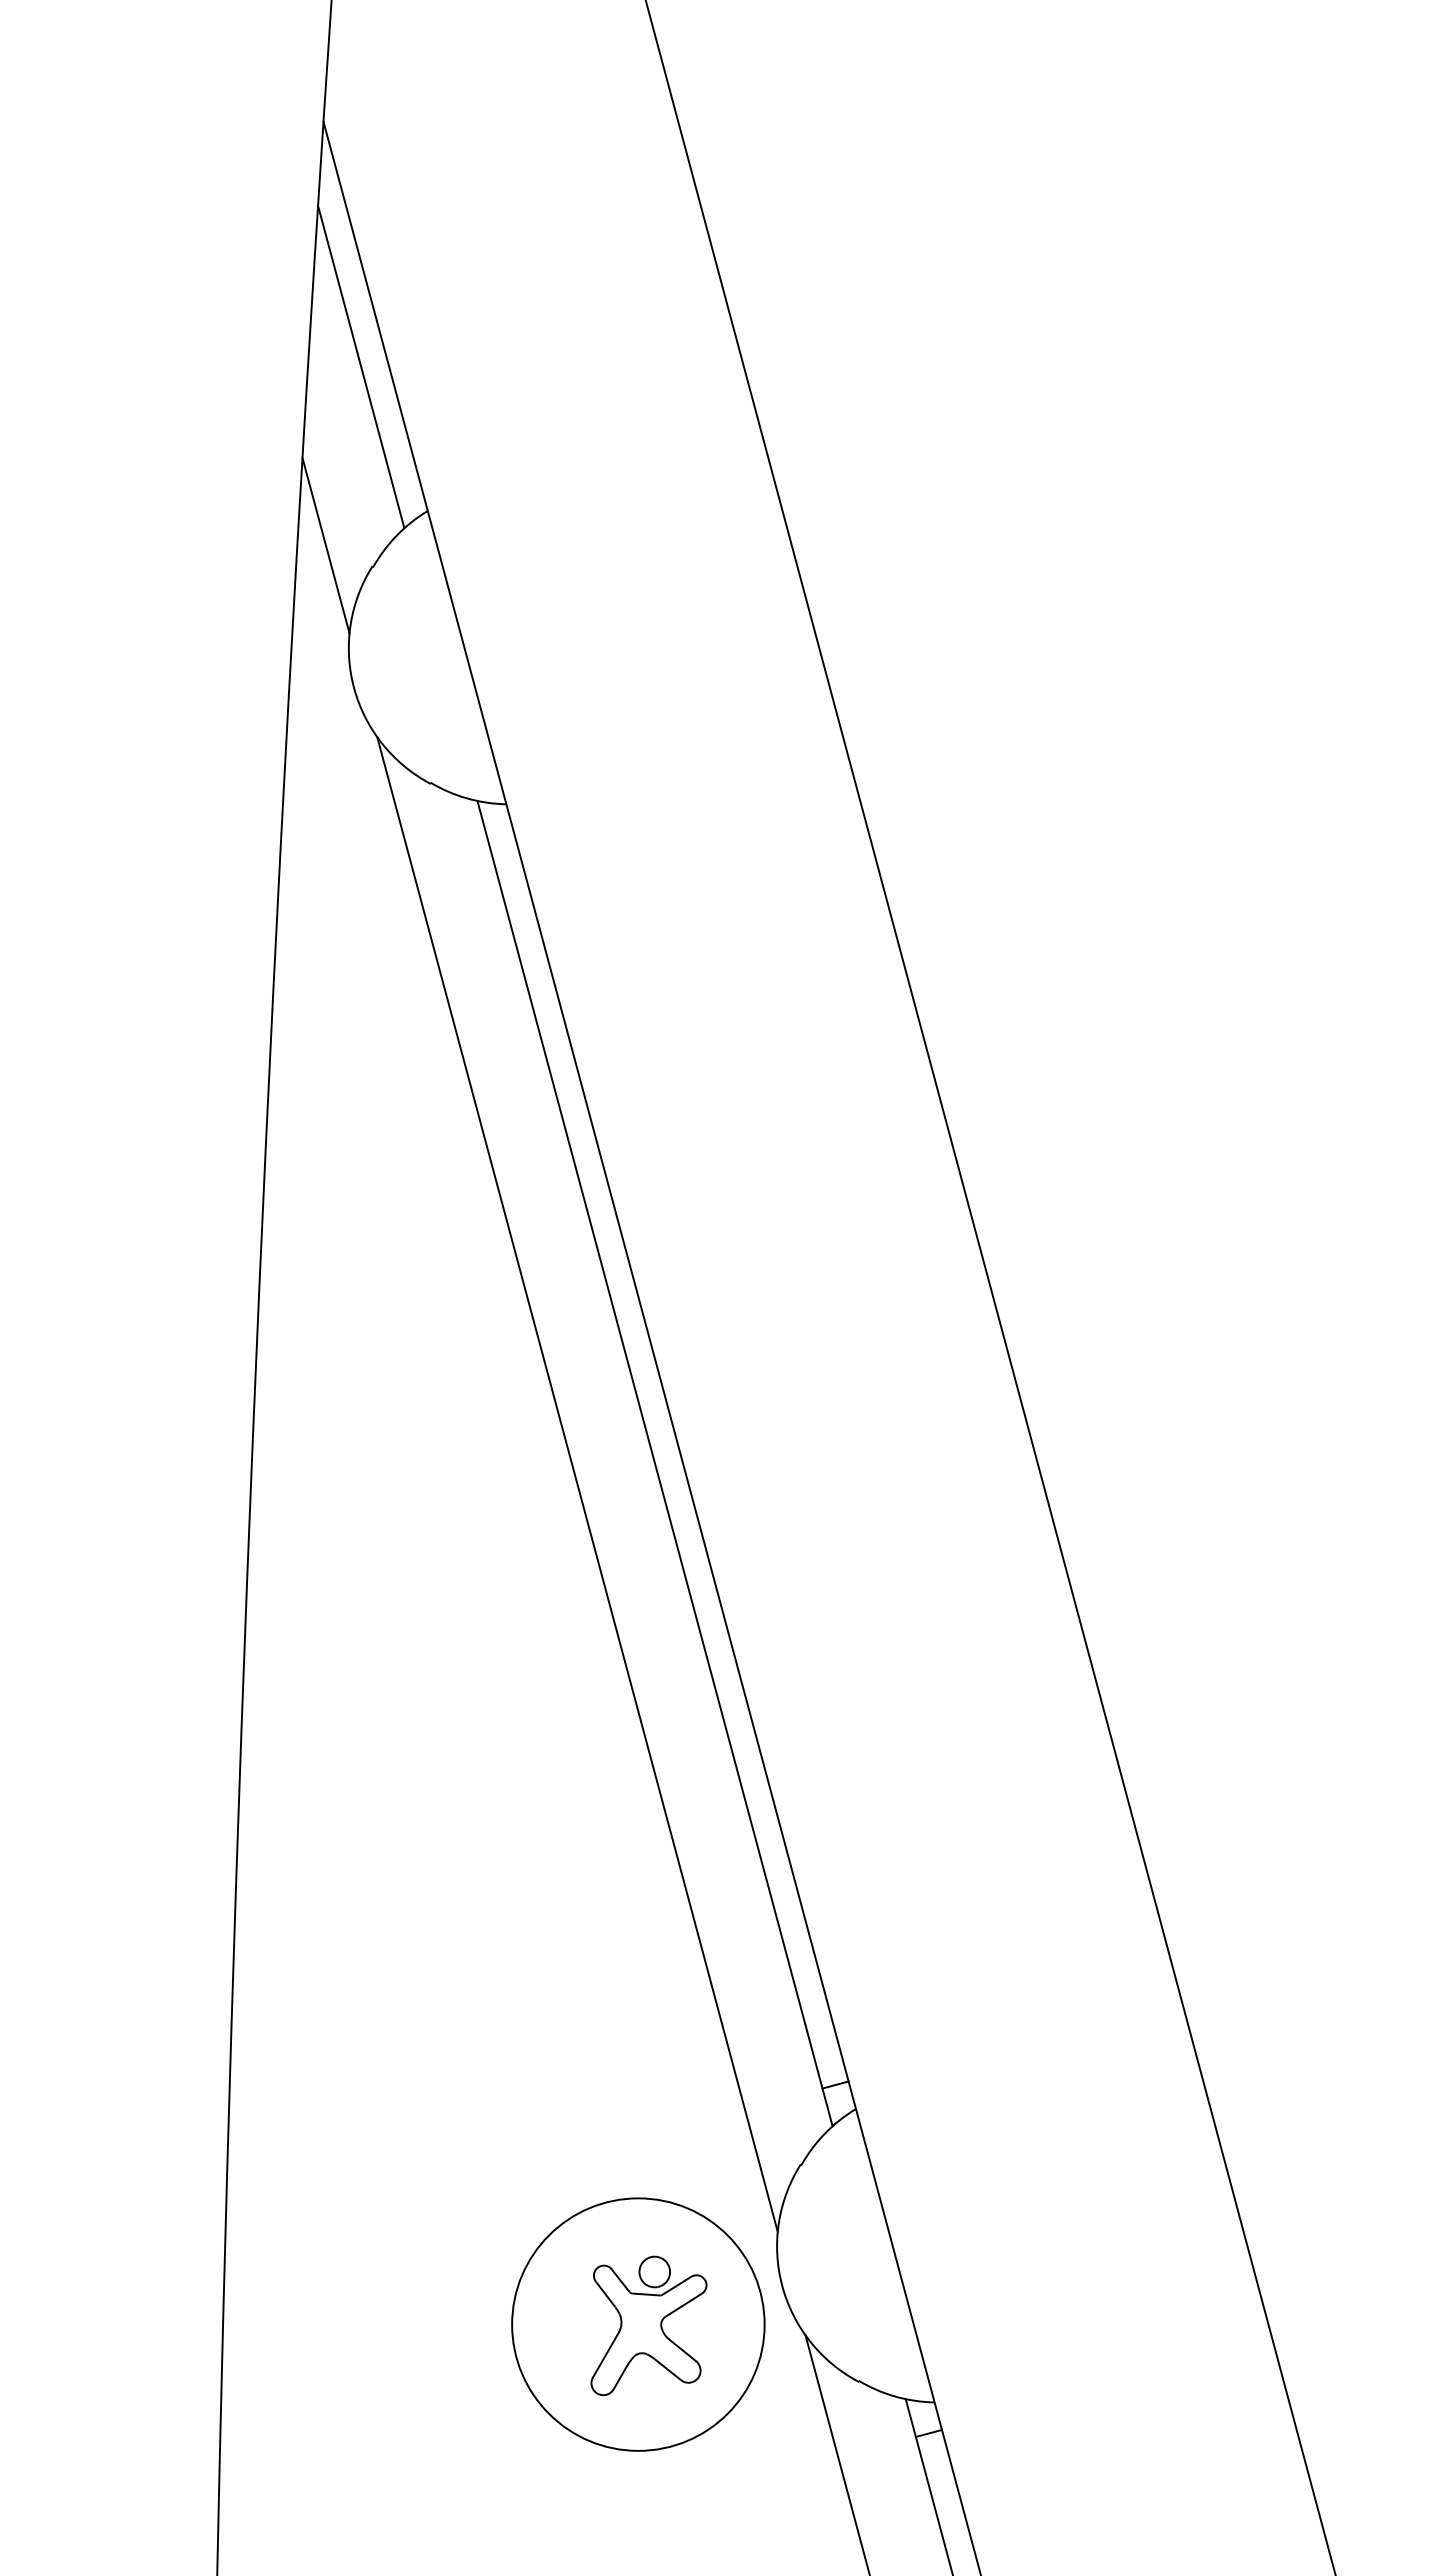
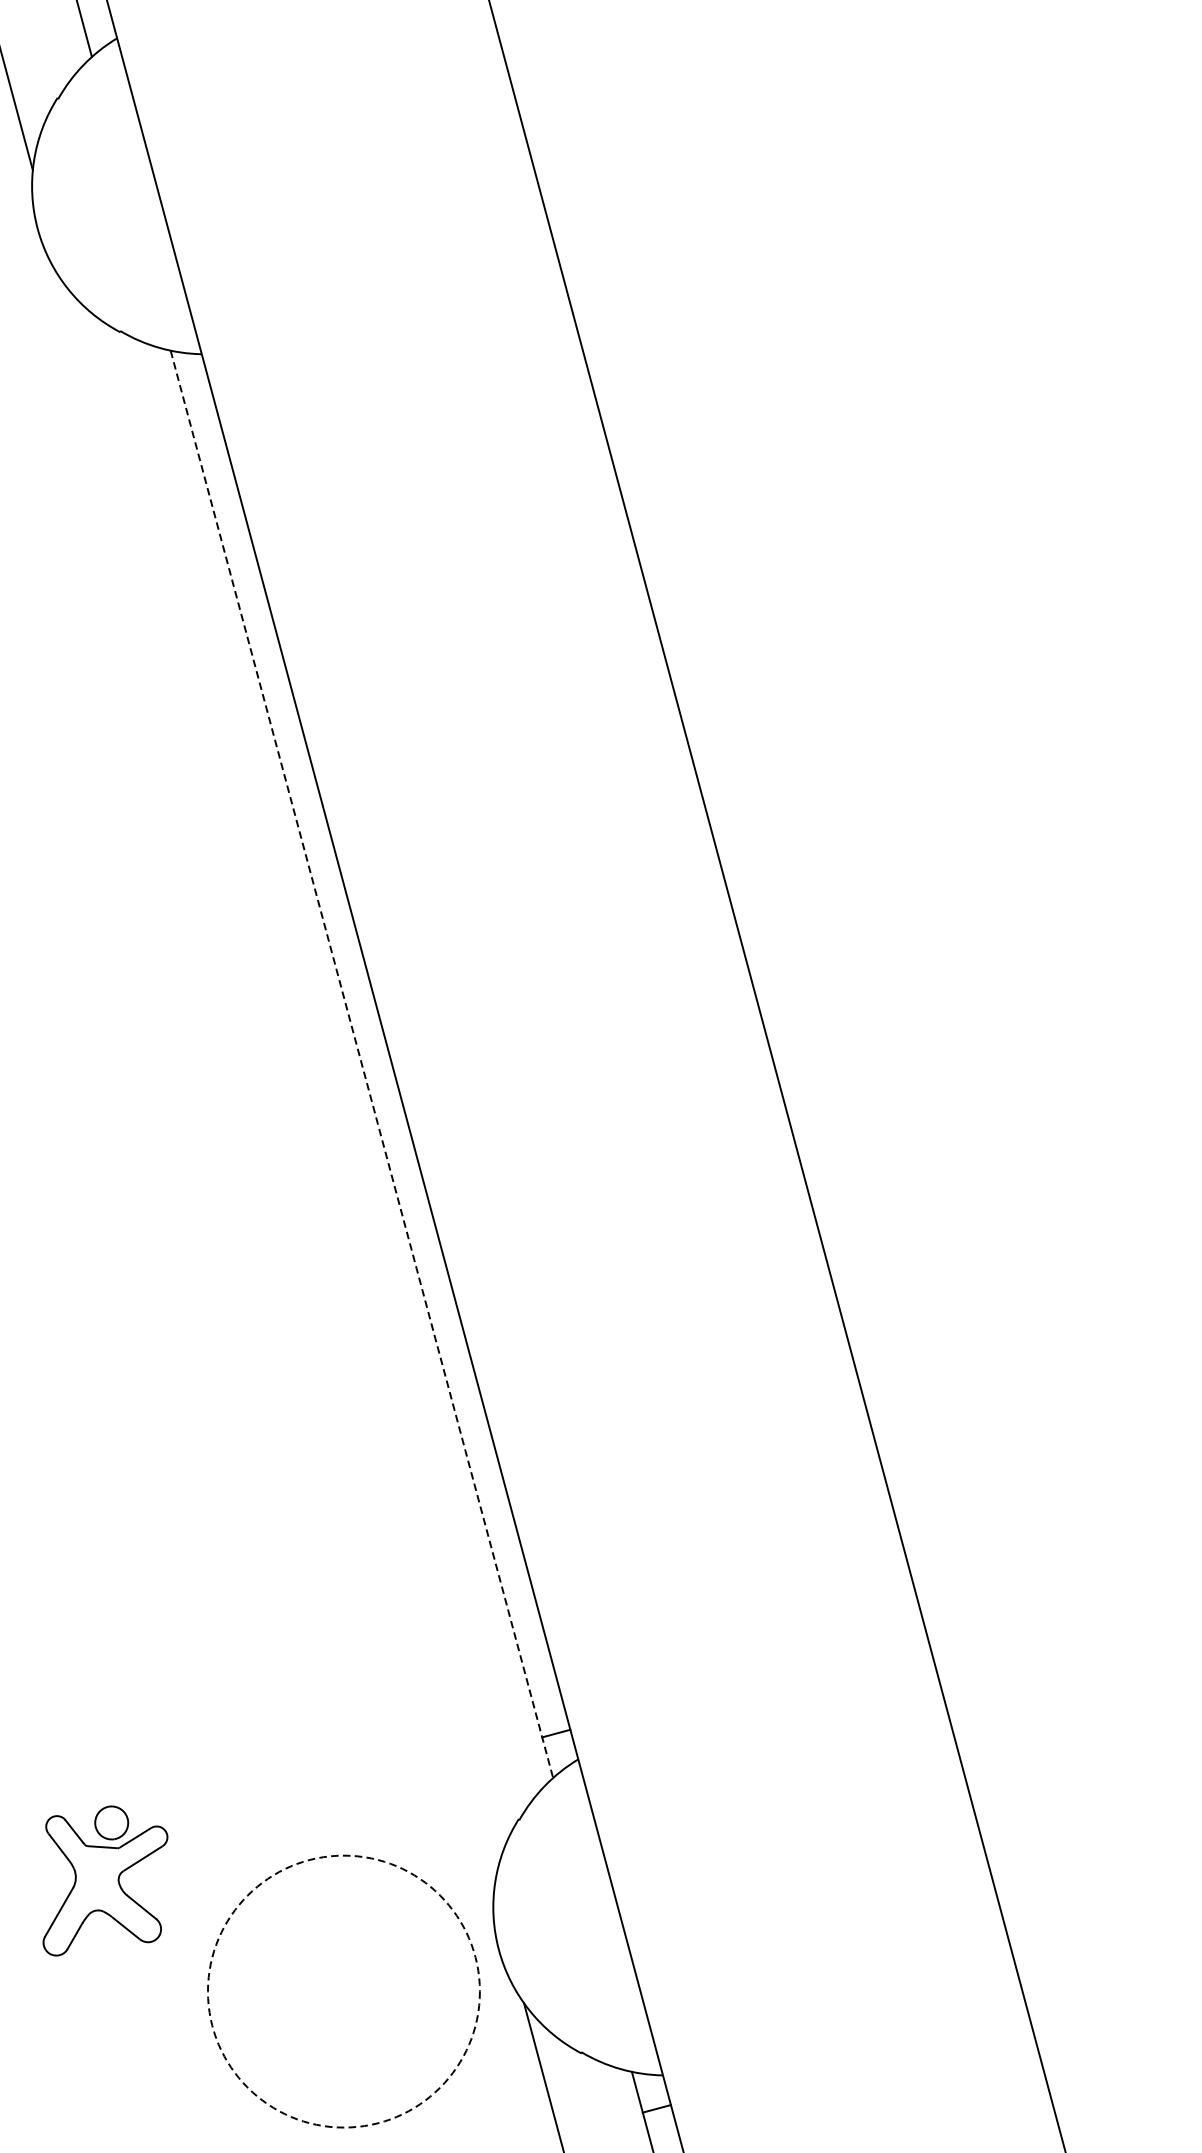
line: (655, 1464) -> (362, 1065), solid -> dashed
line: (577, 1484) -> (278, 1086), removed
circle: (638, 2324) -> (344, 1991), solid -> dashed
part: (648, 2325) -> (104, 1880), moved

